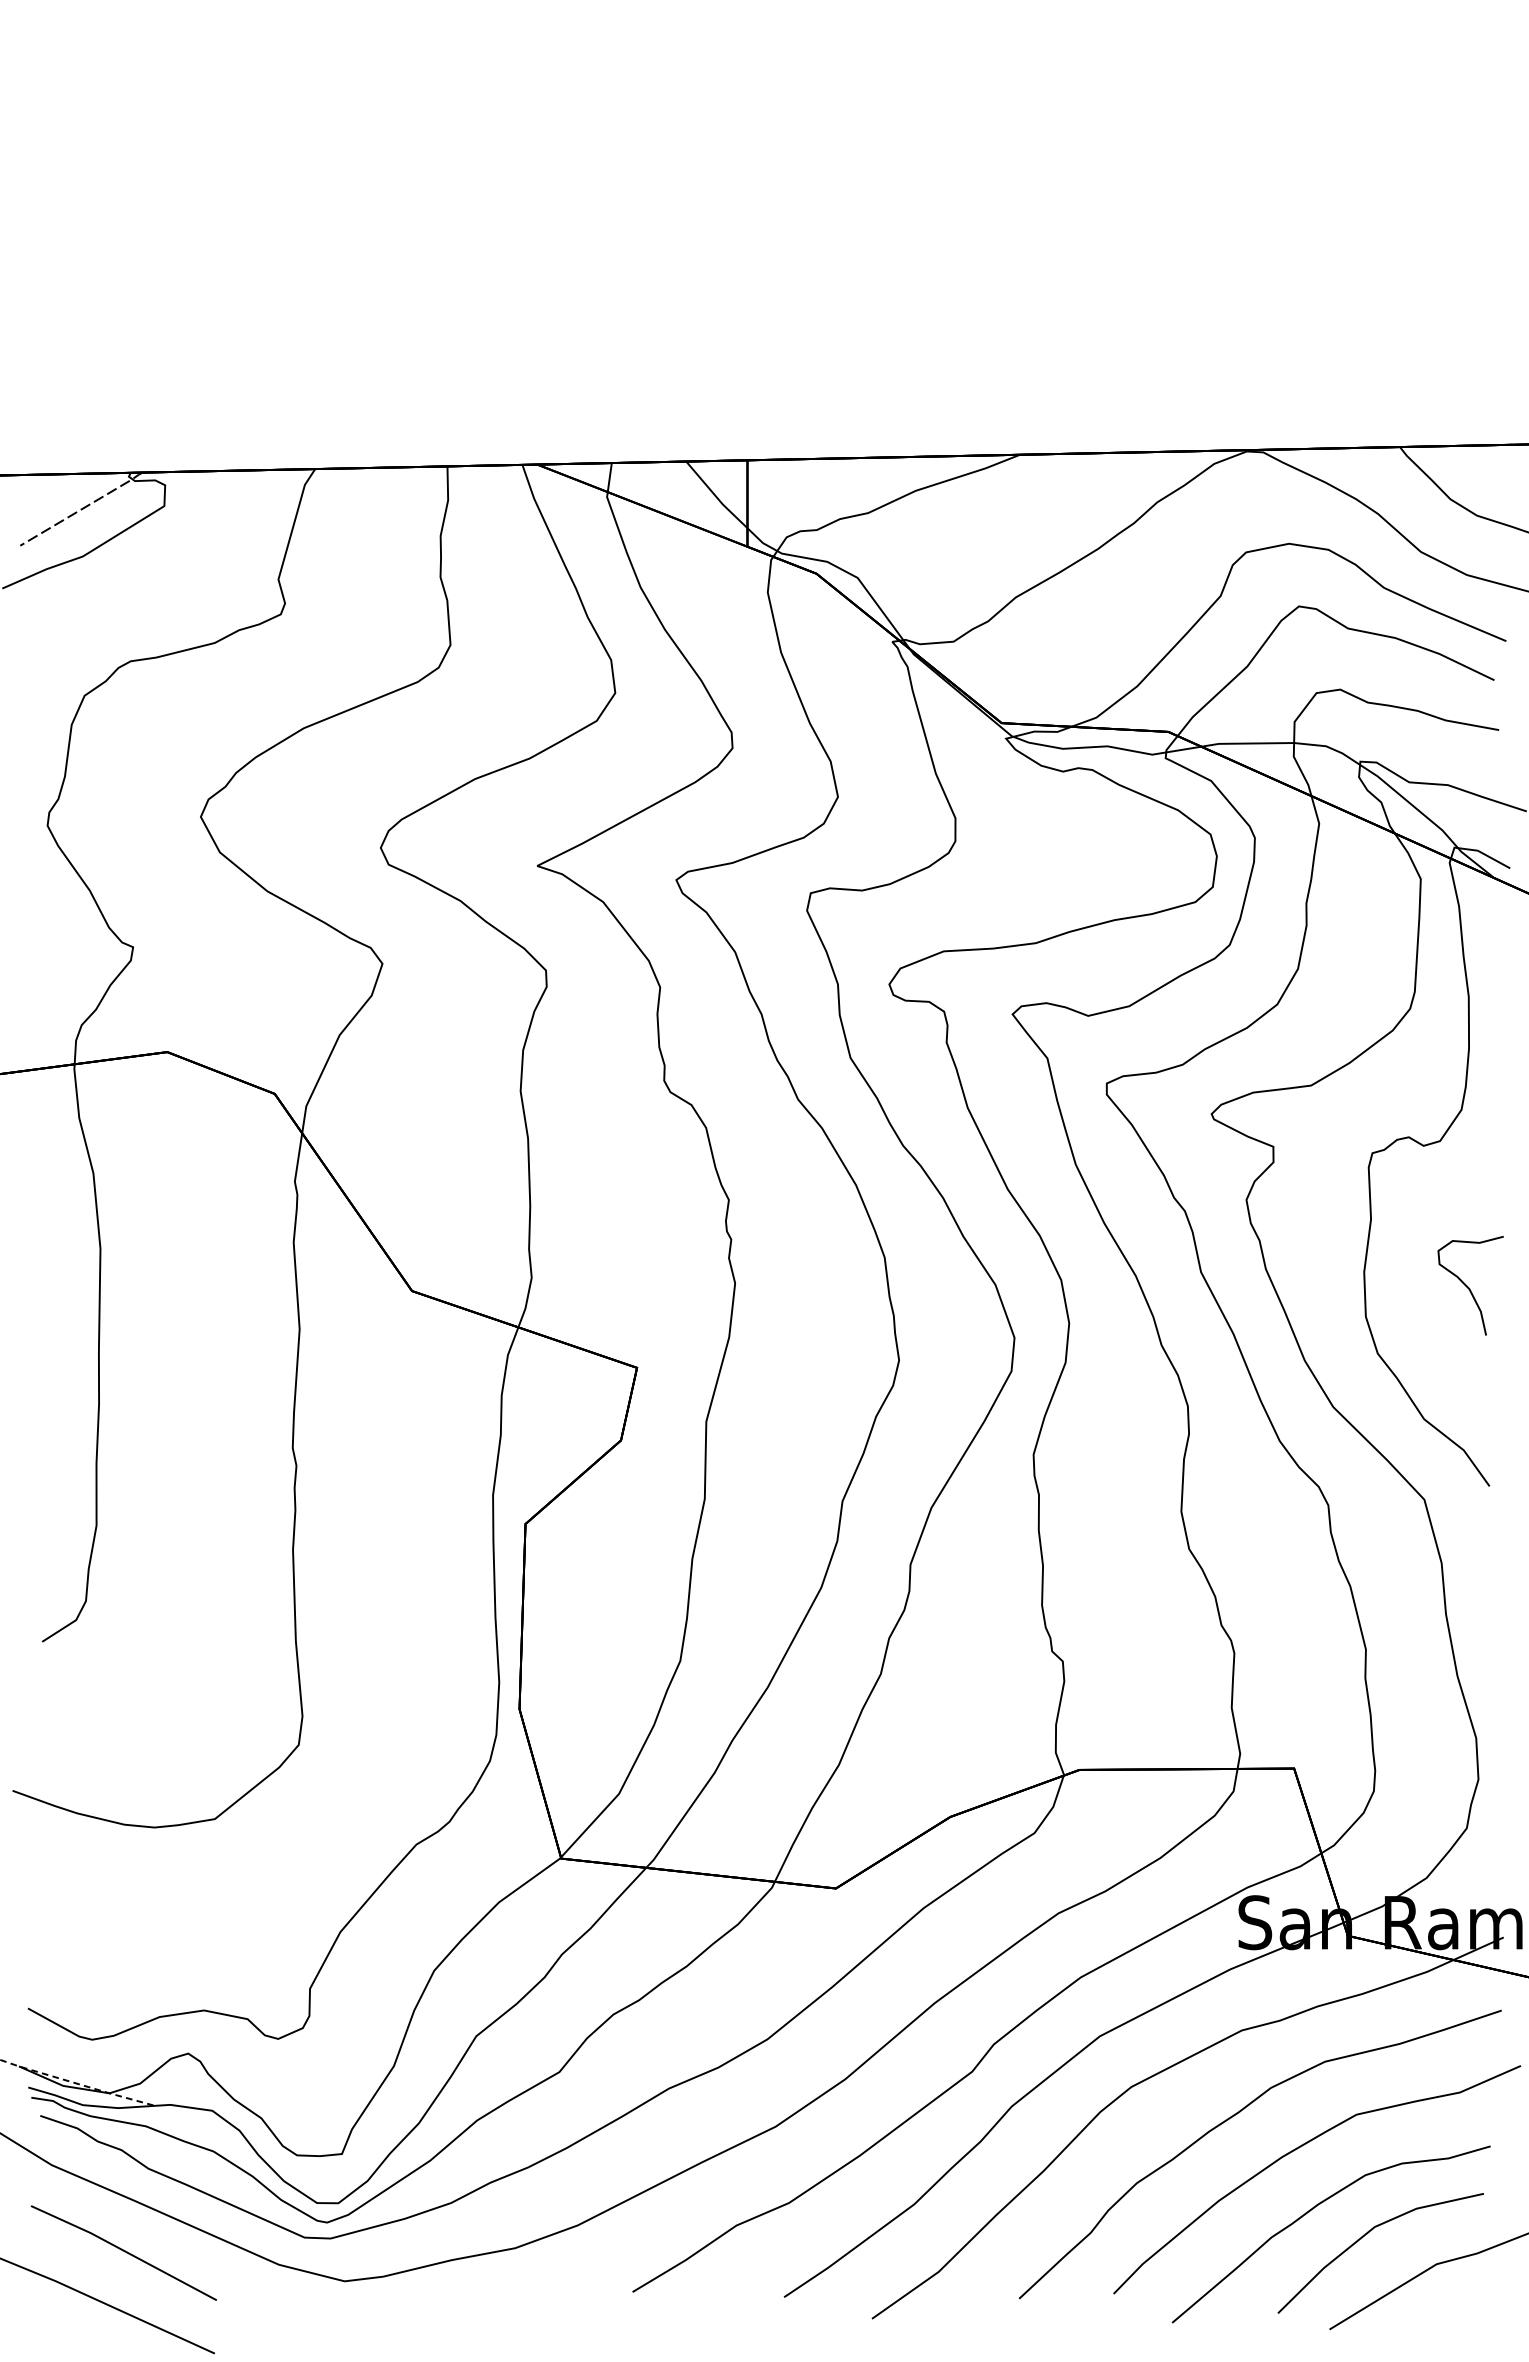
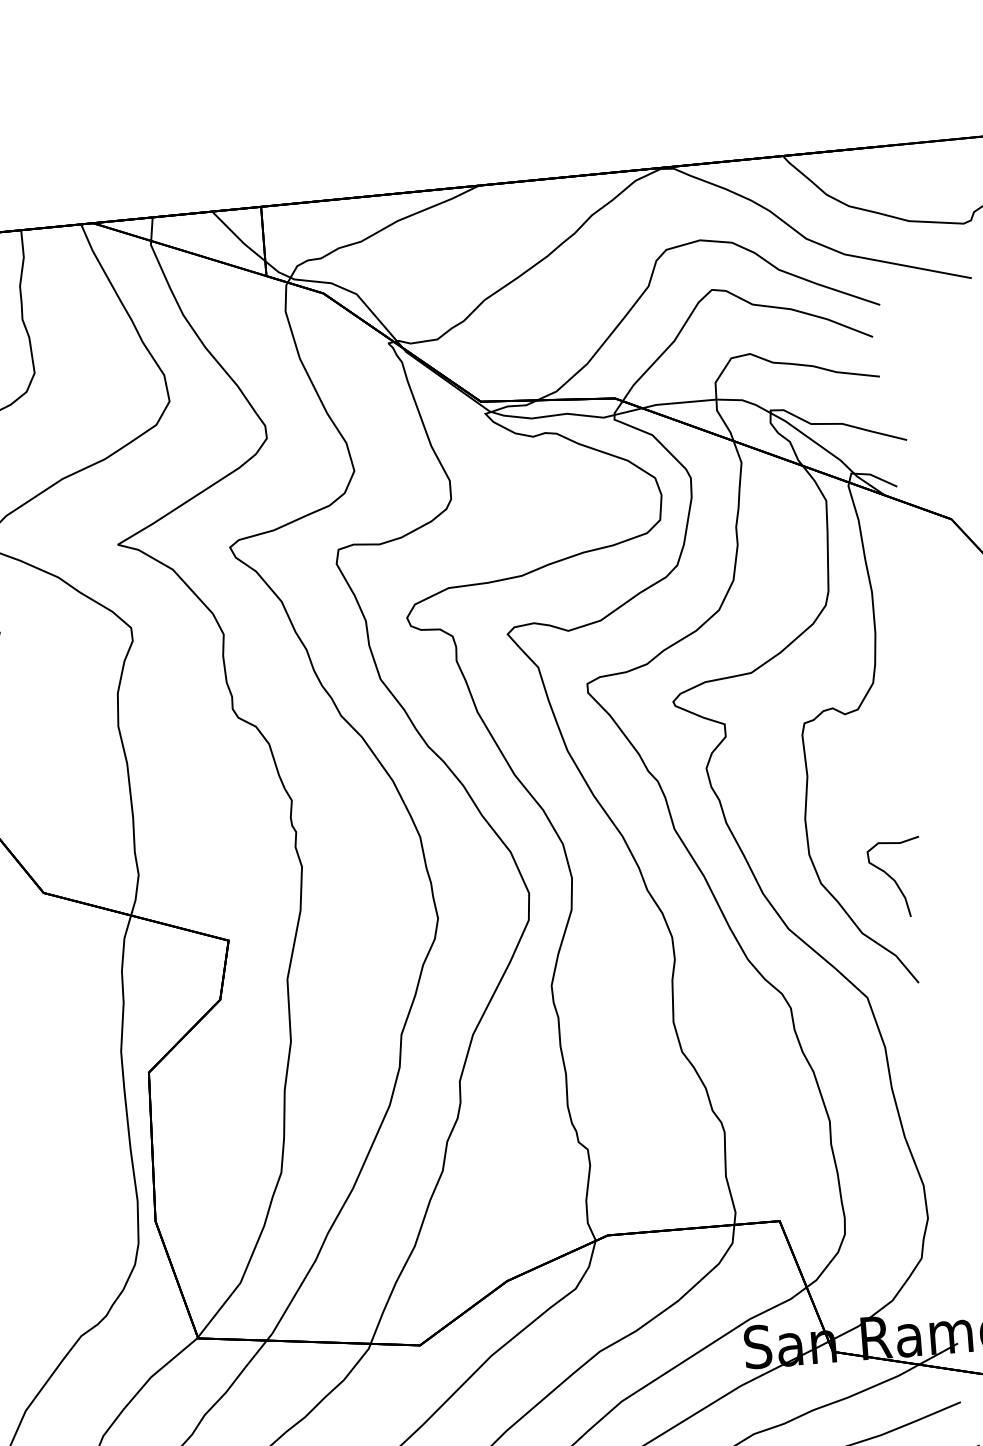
curve: (1468, 1286) -> (893, 878), moved

